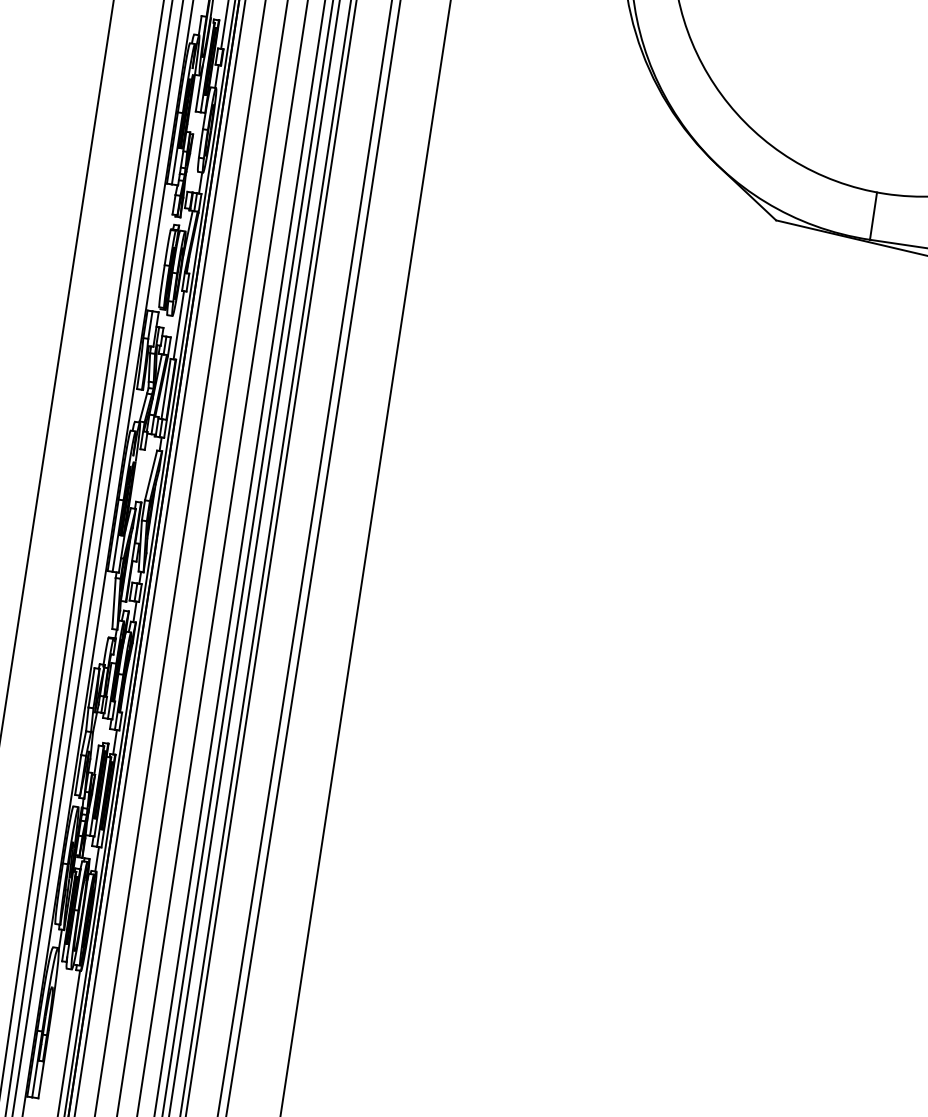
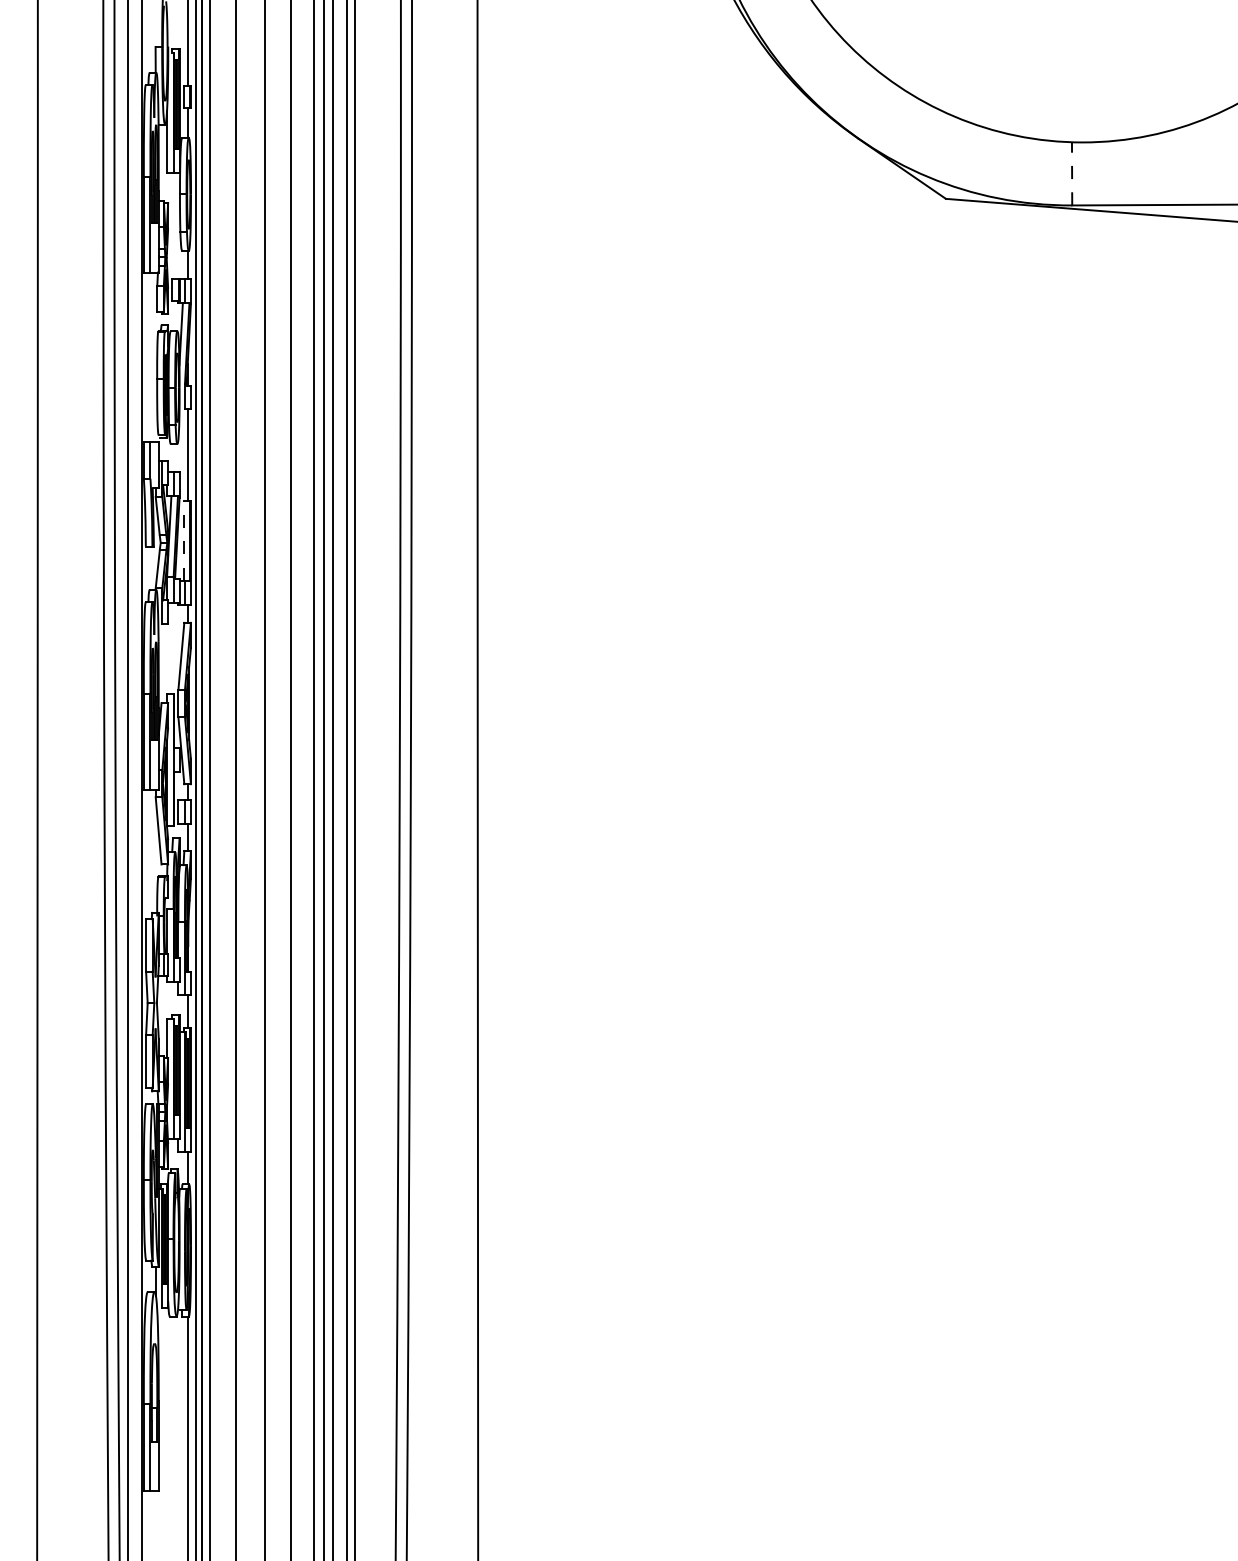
line: (873, 215) -> (1072, 173), solid -> dashed
line: (165, 388) -> (183, 540), solid -> dashed

